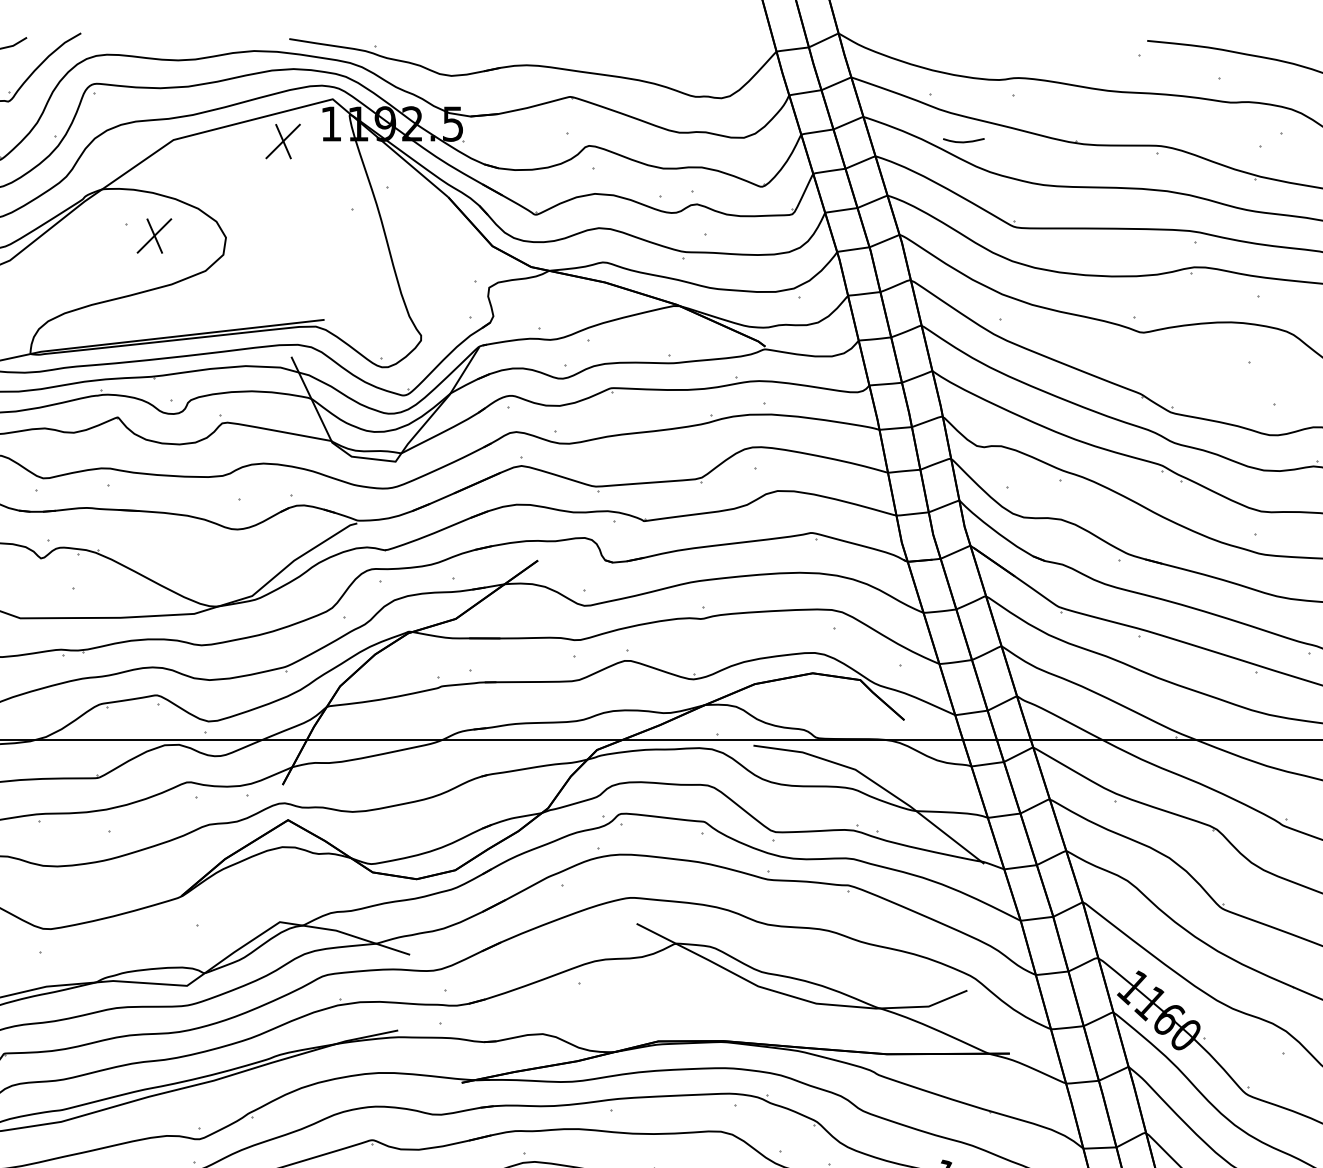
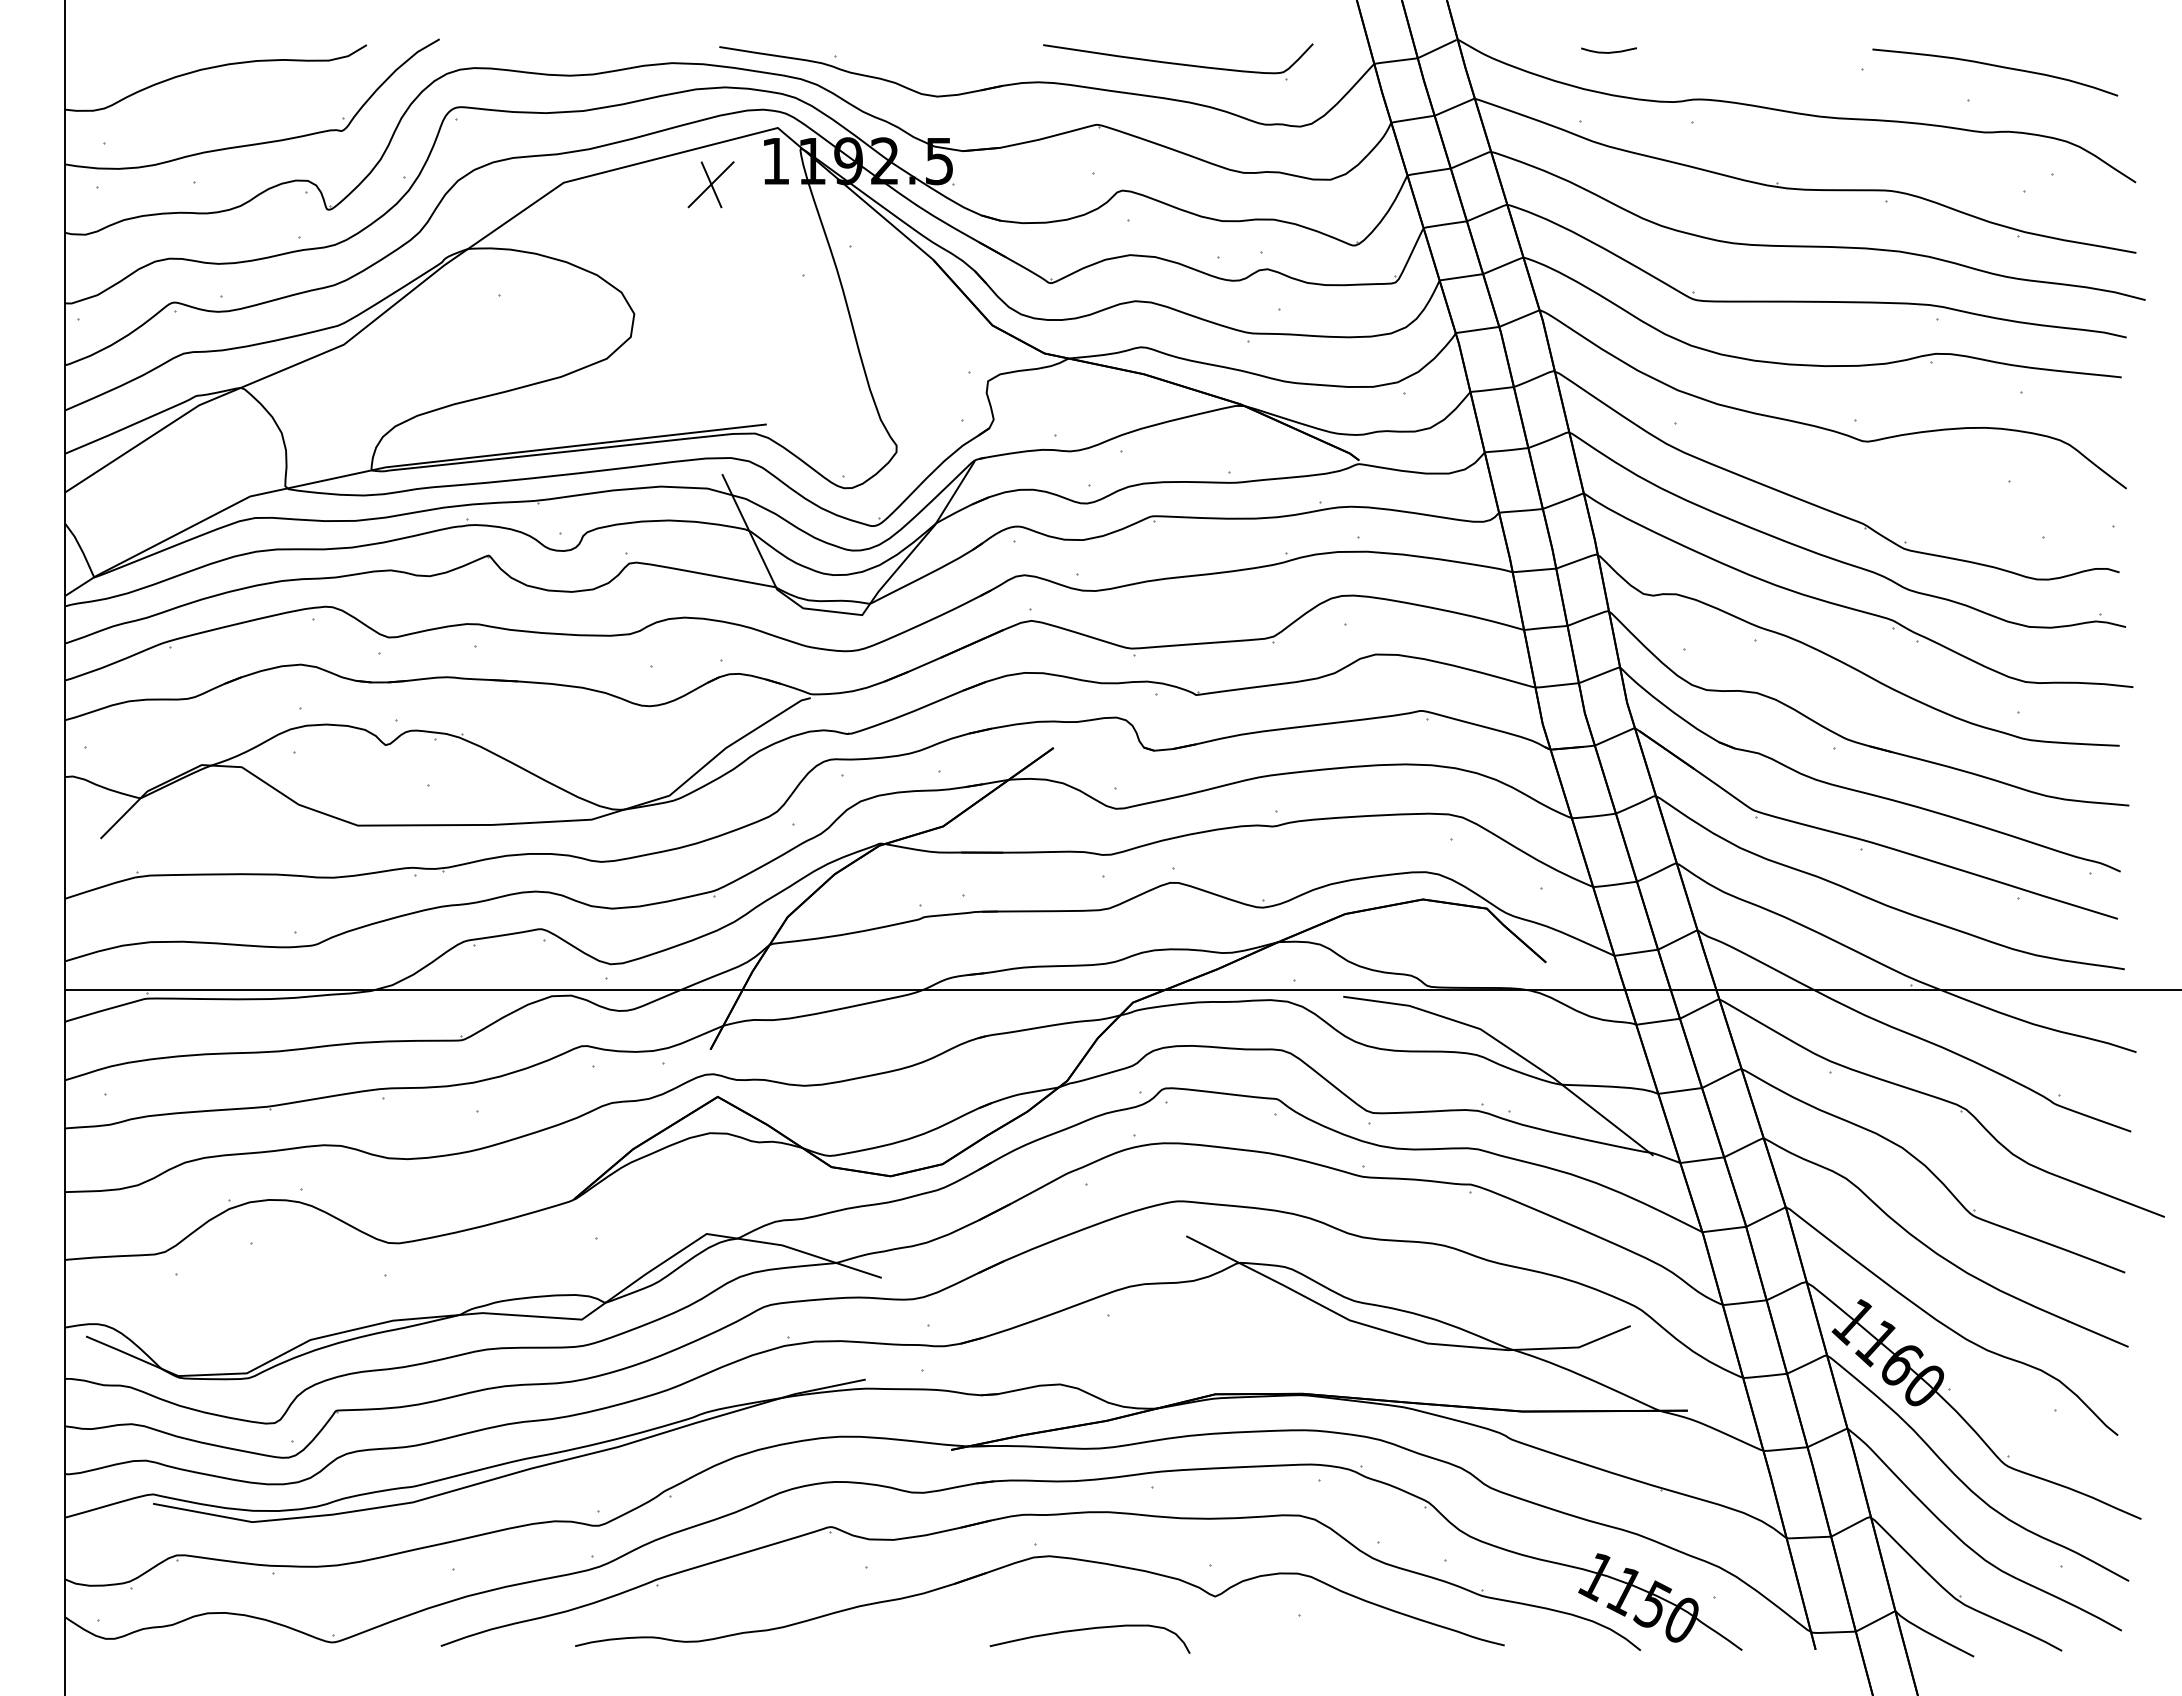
part: (630, 49) -> (1178, 61), added
curve: (964, 141) -> (1609, 51), moved
part: (153, 235) -> (537, 311), removed

